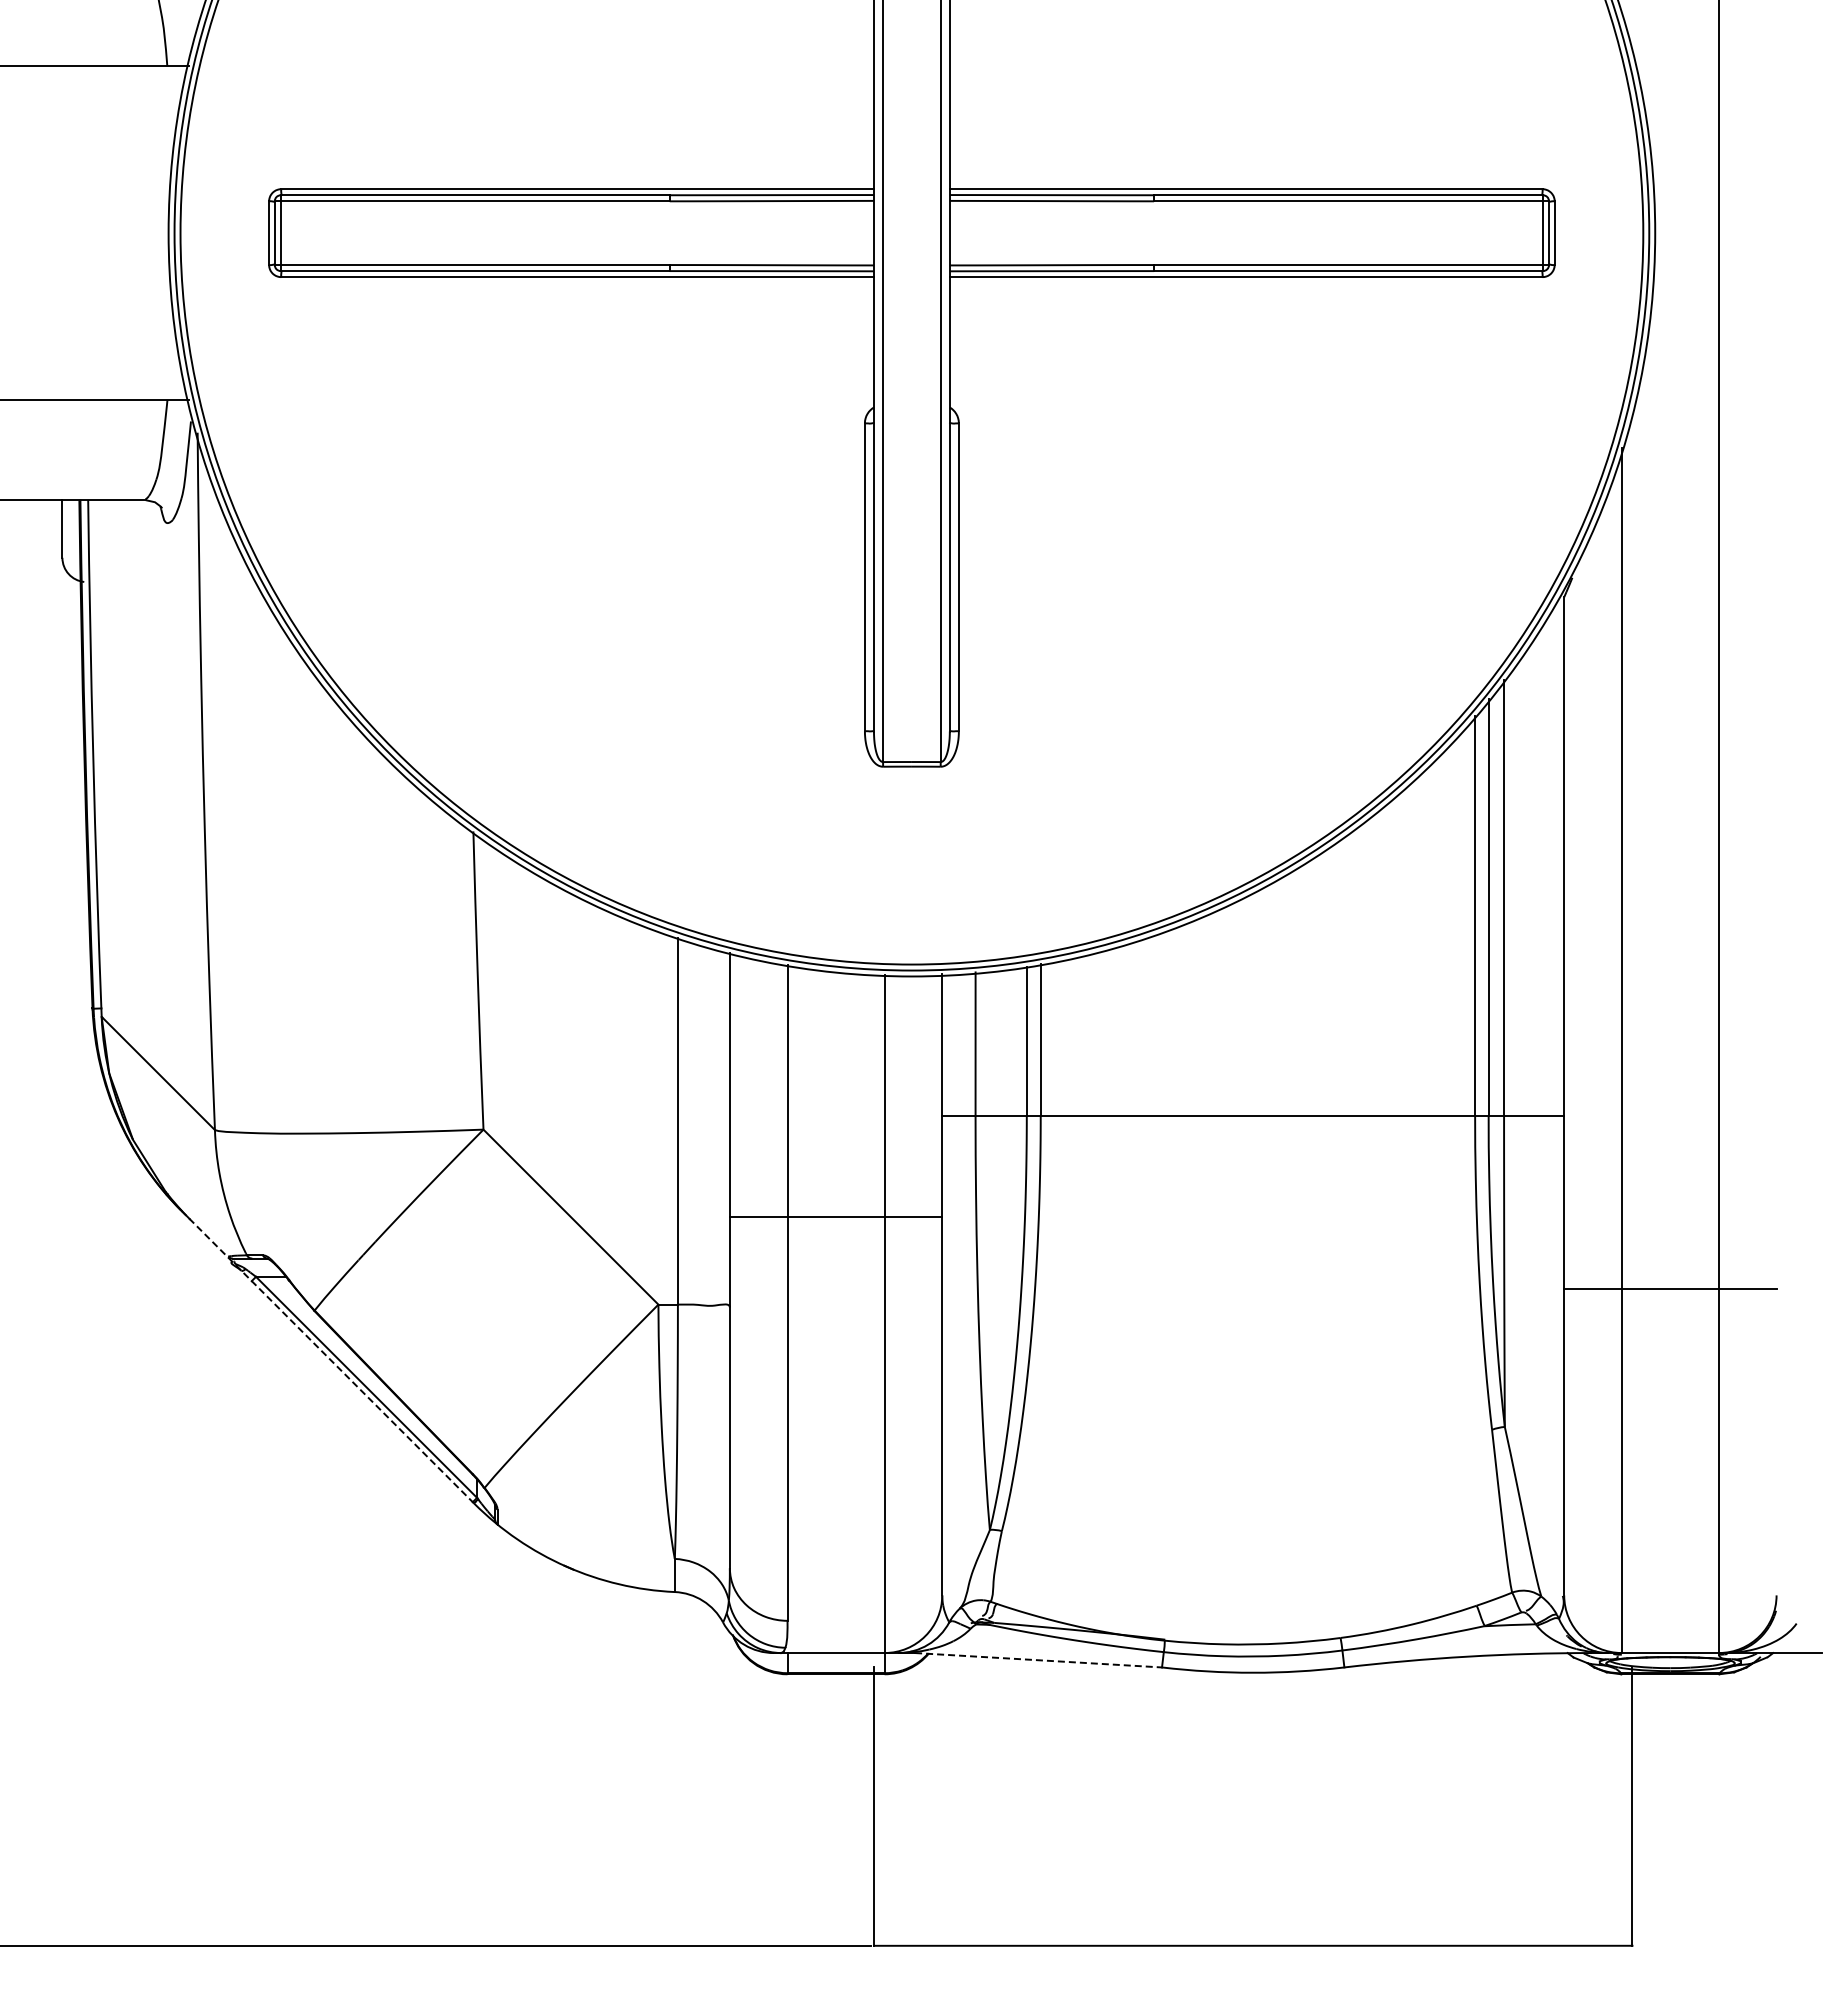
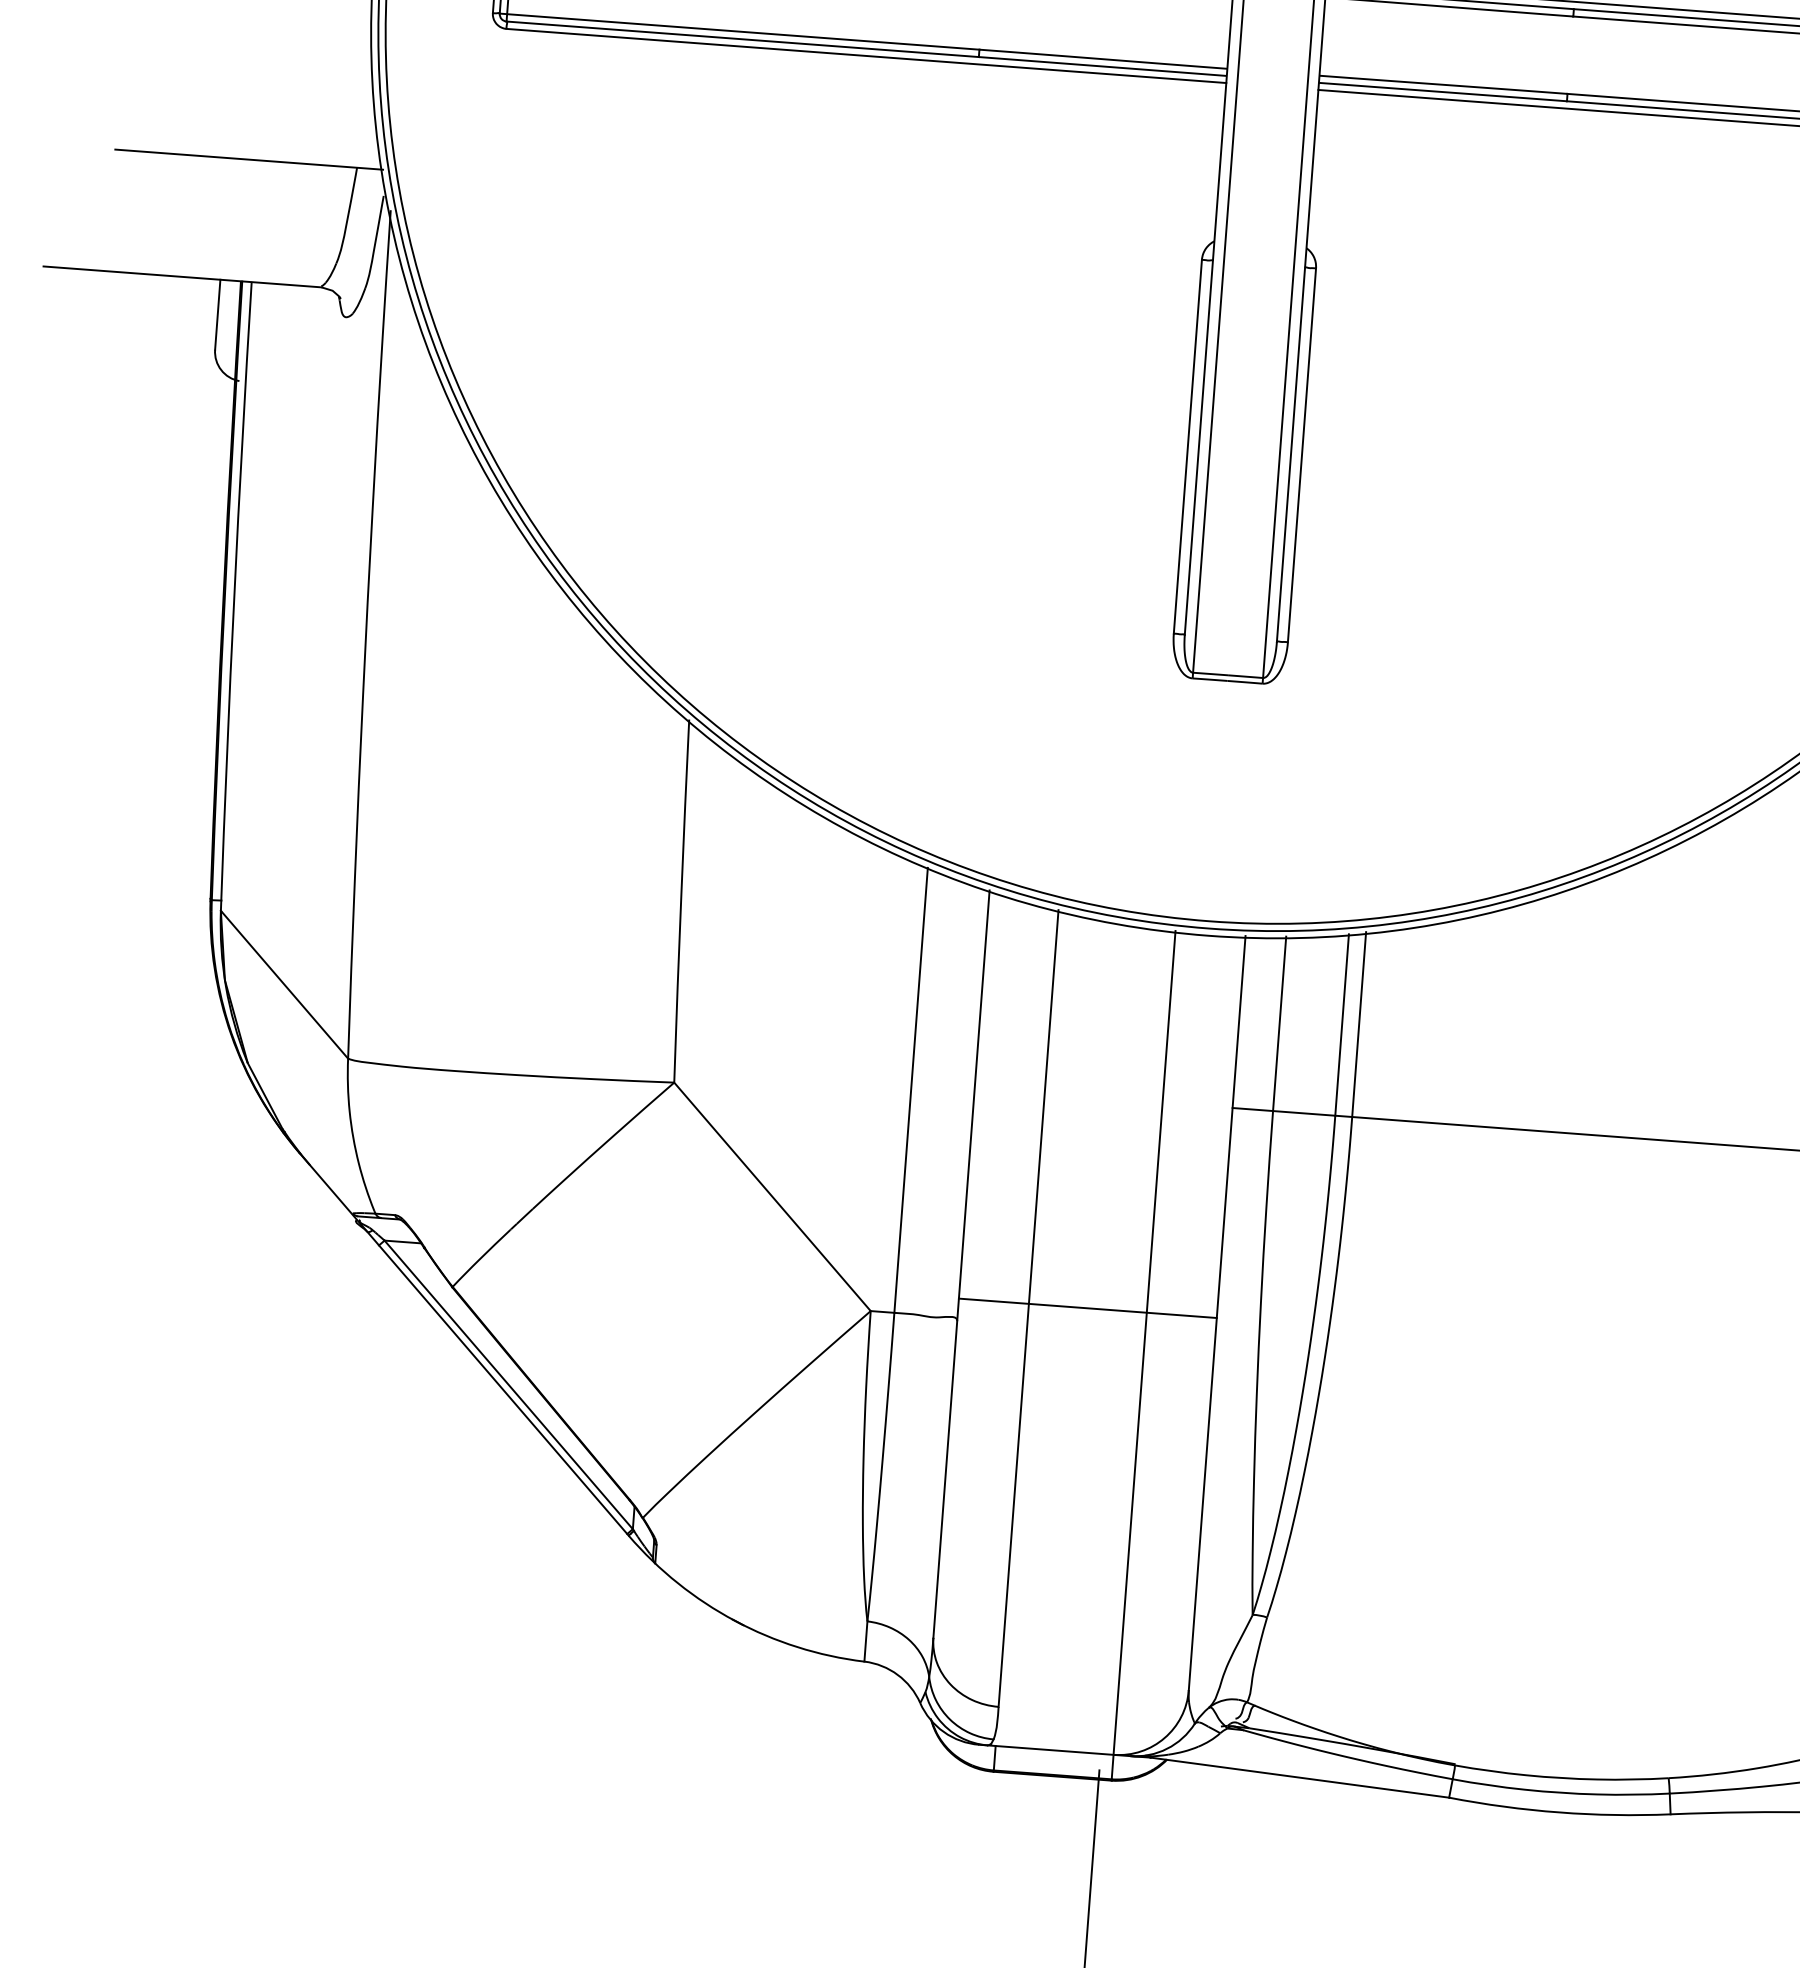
line: (835, 1216) -> (1087, 1307), moved
line: (327, 1356) -> (464, 1343), dashed -> solid
line: (1038, 1660) -> (1299, 1777), dashed -> solid

